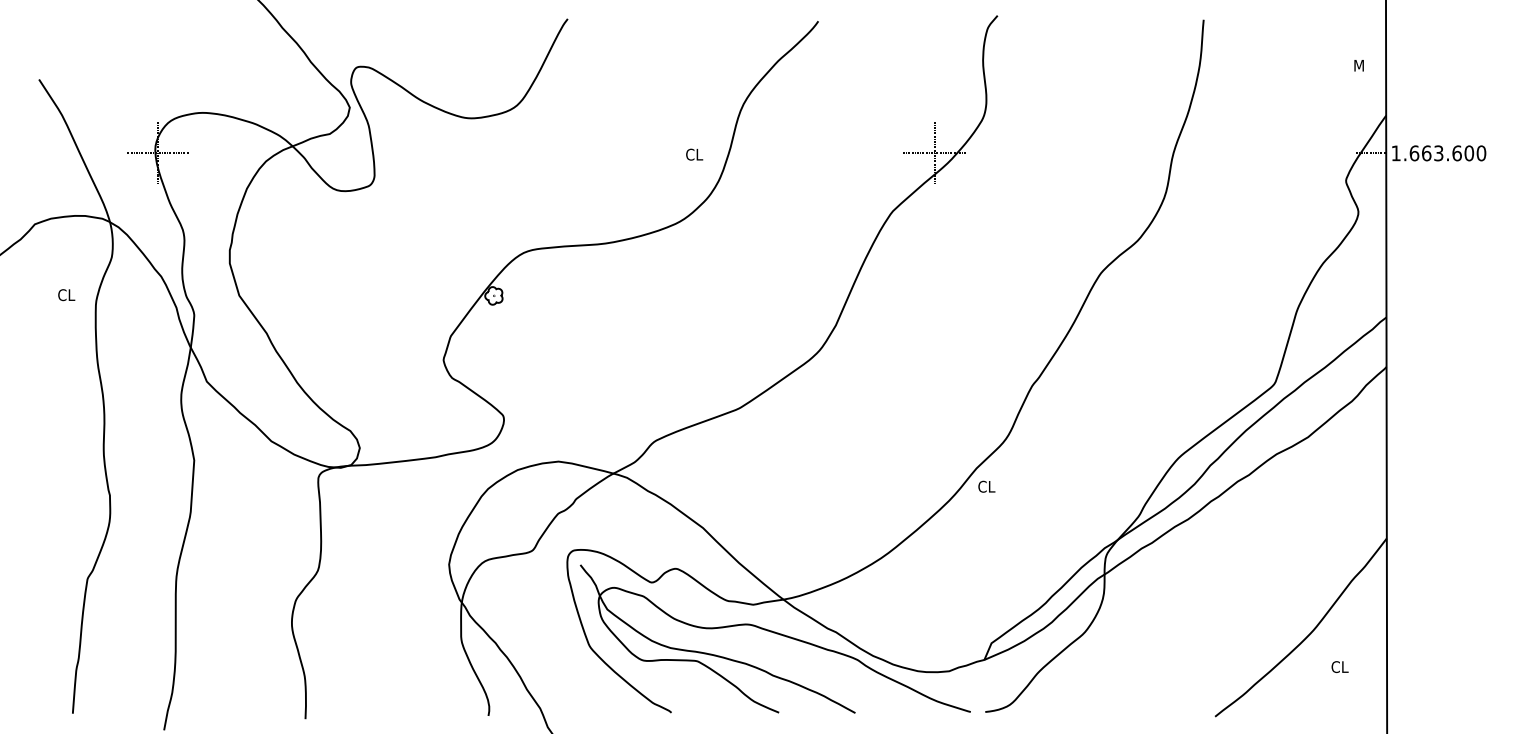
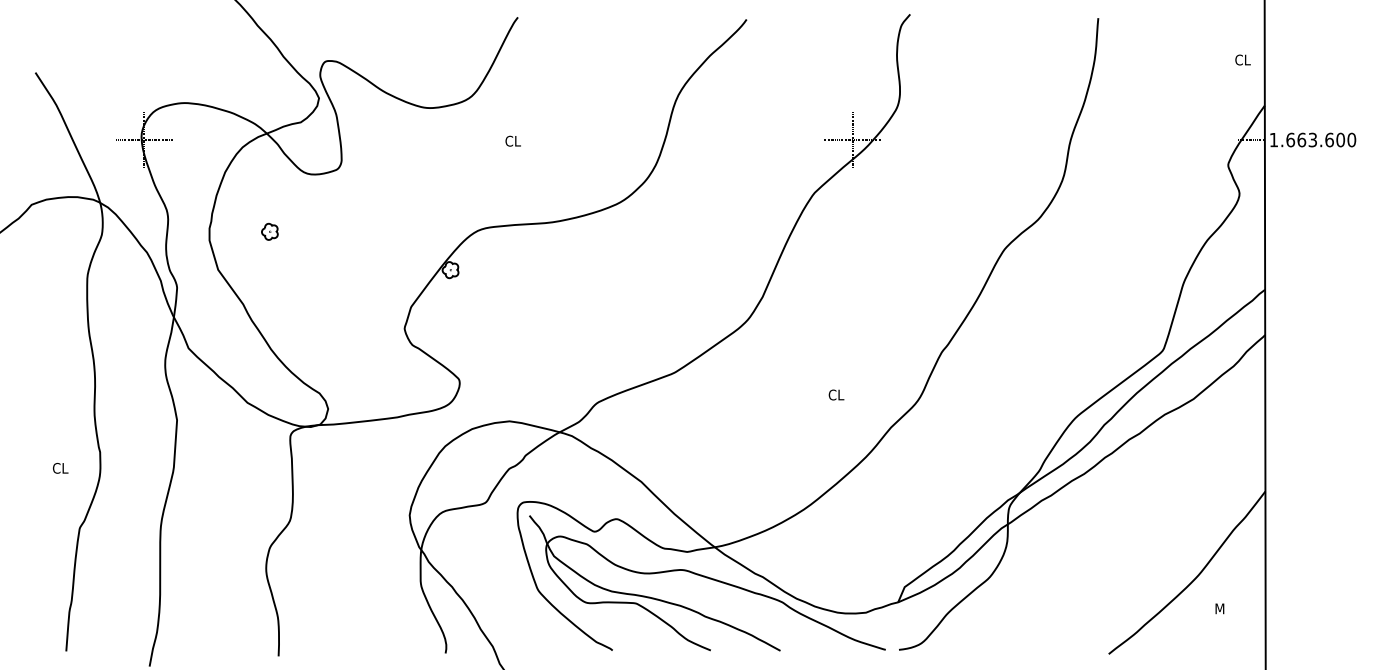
text: (1361, 65) -> (1242, 59), M -> CL
text: (694, 154) -> (513, 141), moved
part: (295, 253) -> (269, 231), added
text: (66, 295) -> (60, 468), moved
text: (986, 486) -> (836, 394), moved
text: (1339, 667) -> (1222, 609), CL -> M

